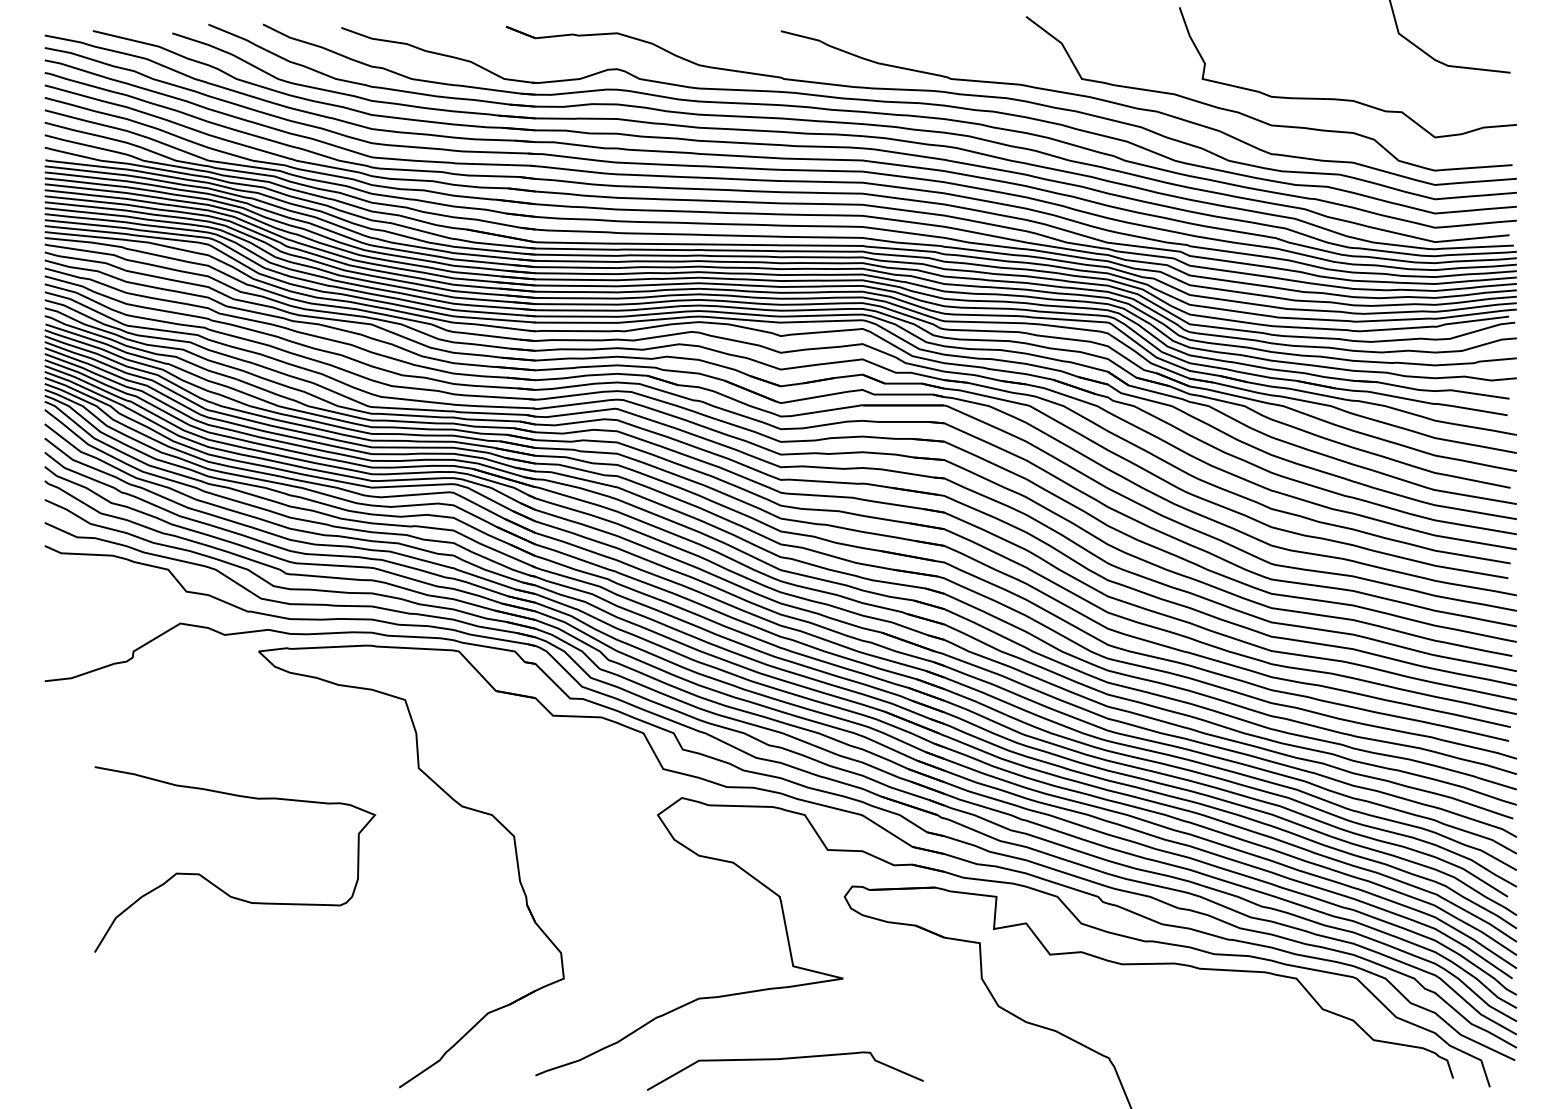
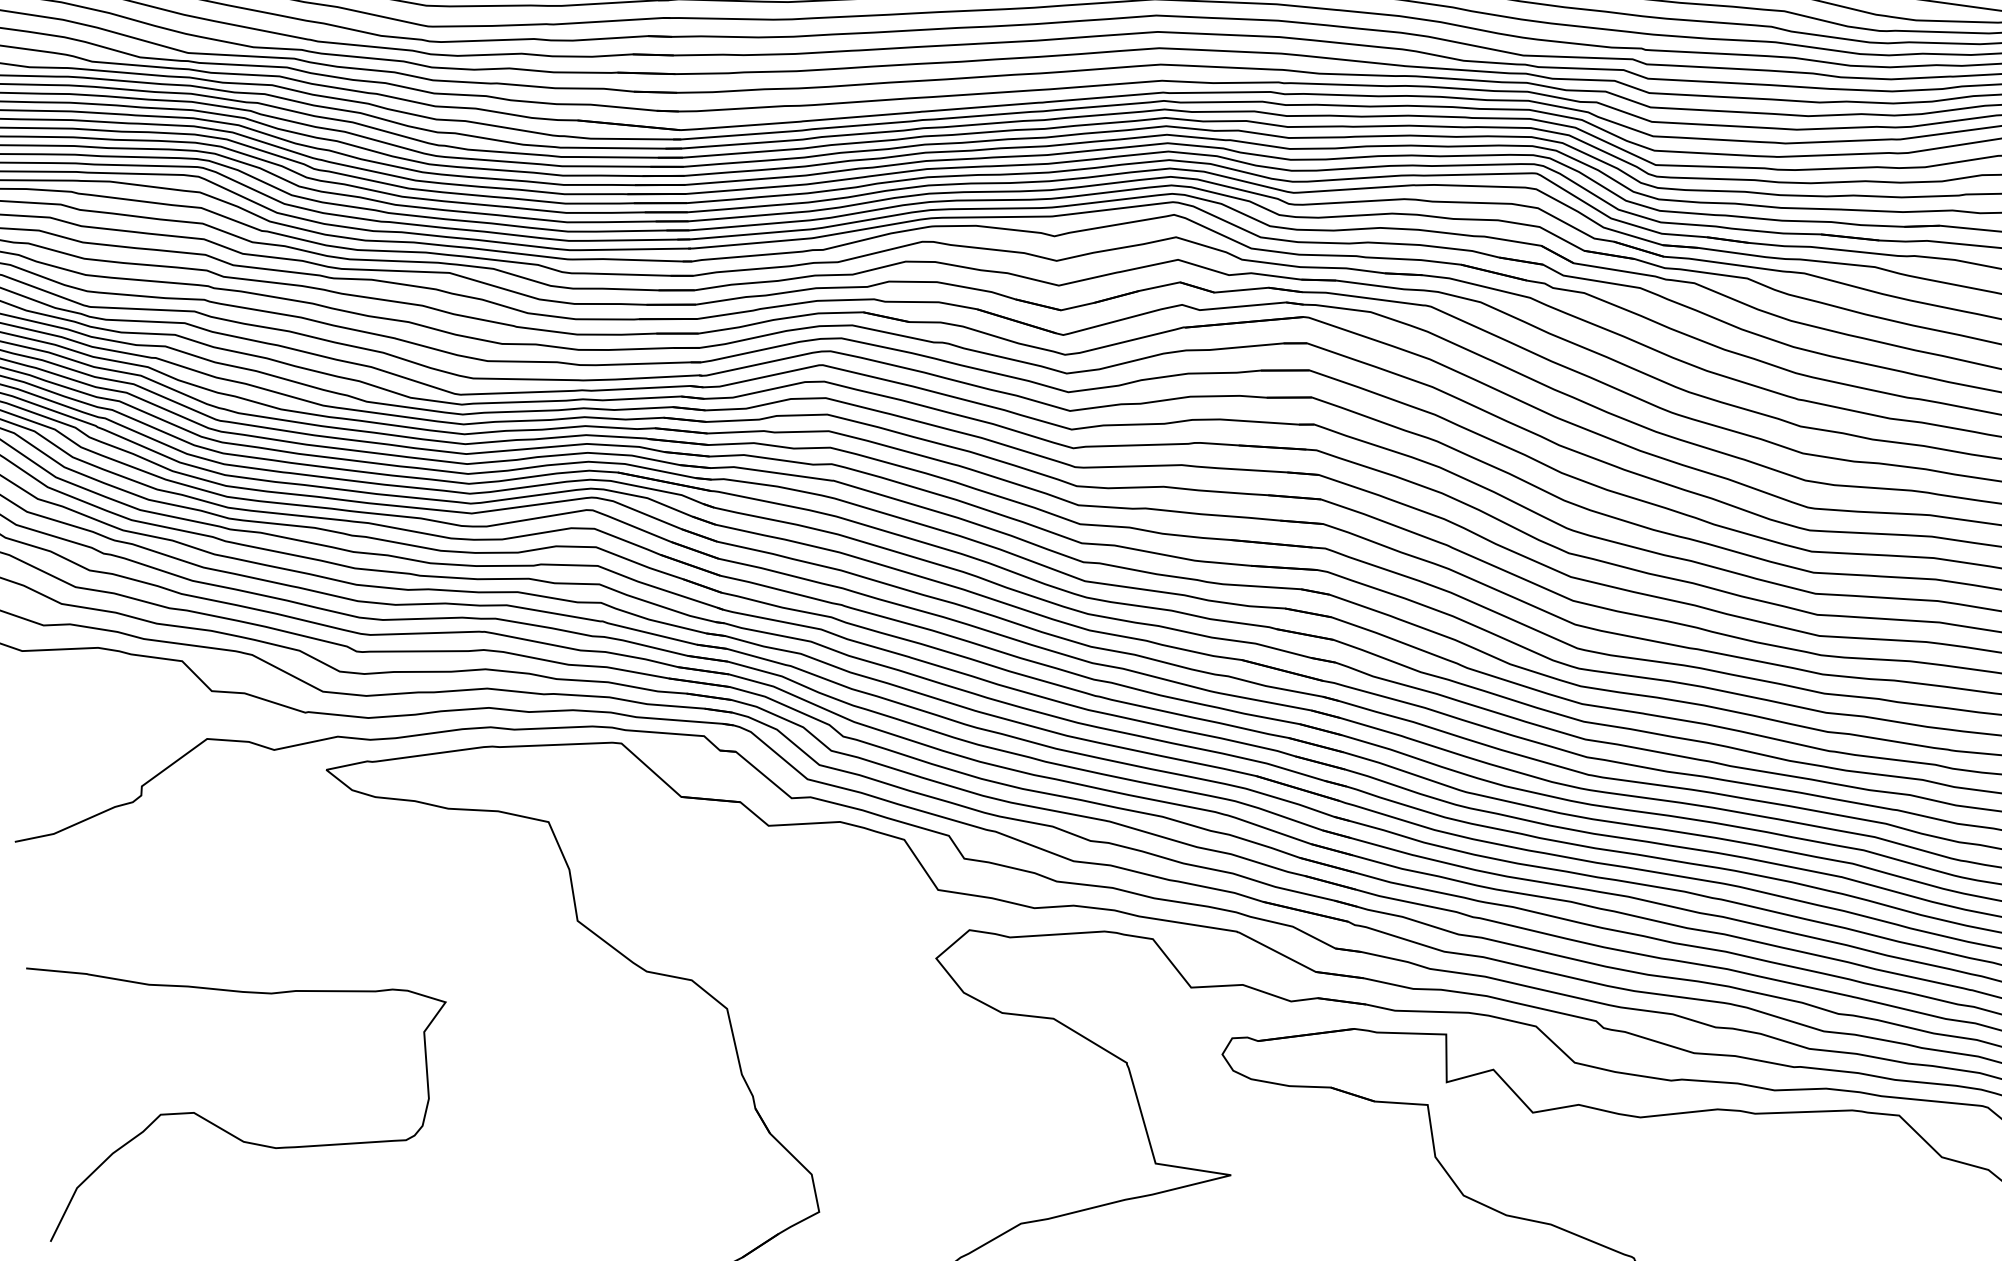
curve: (215, 884) -> (219, 1125), moved

